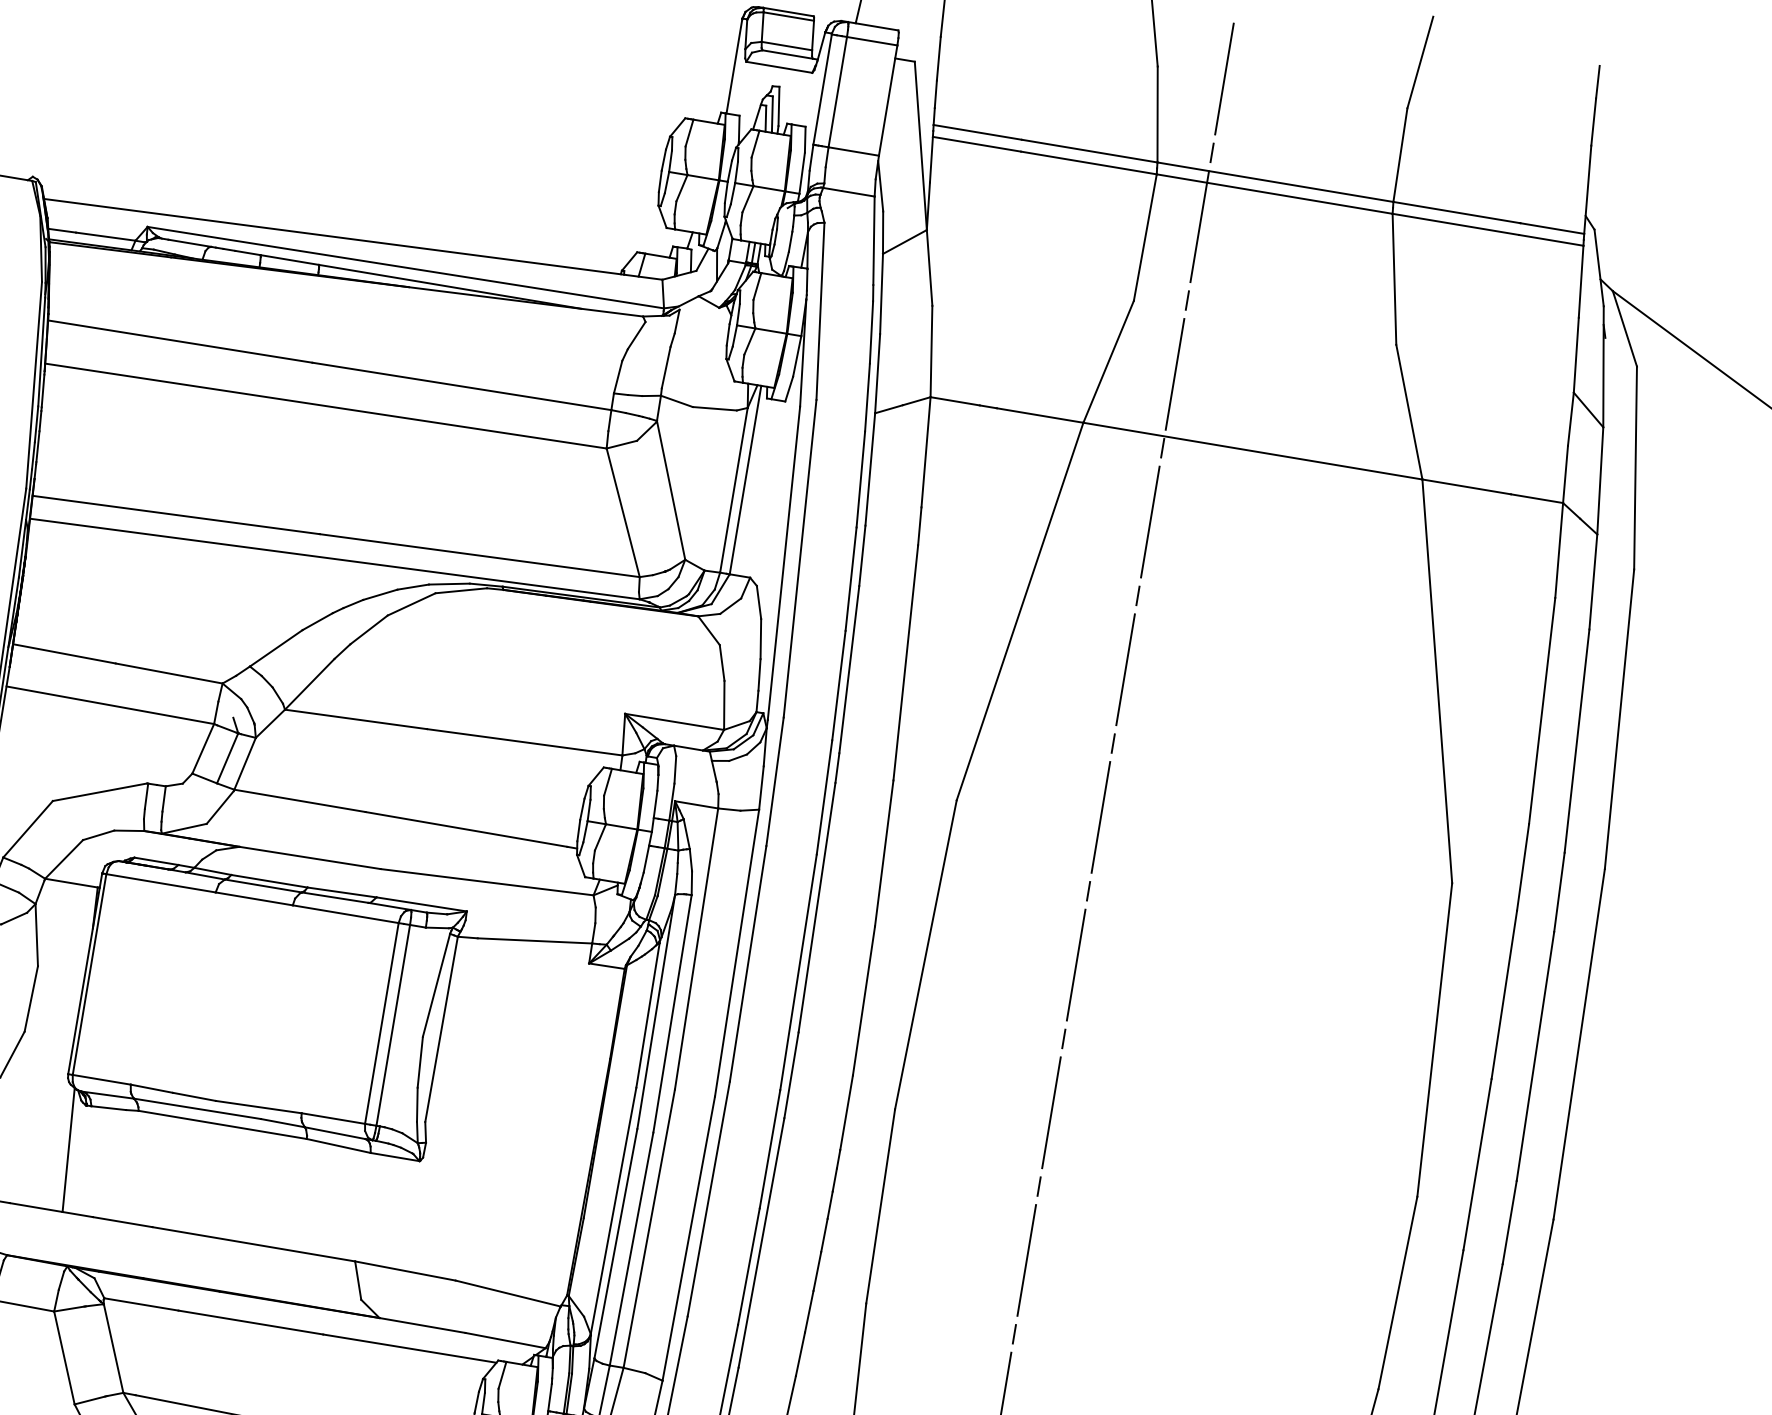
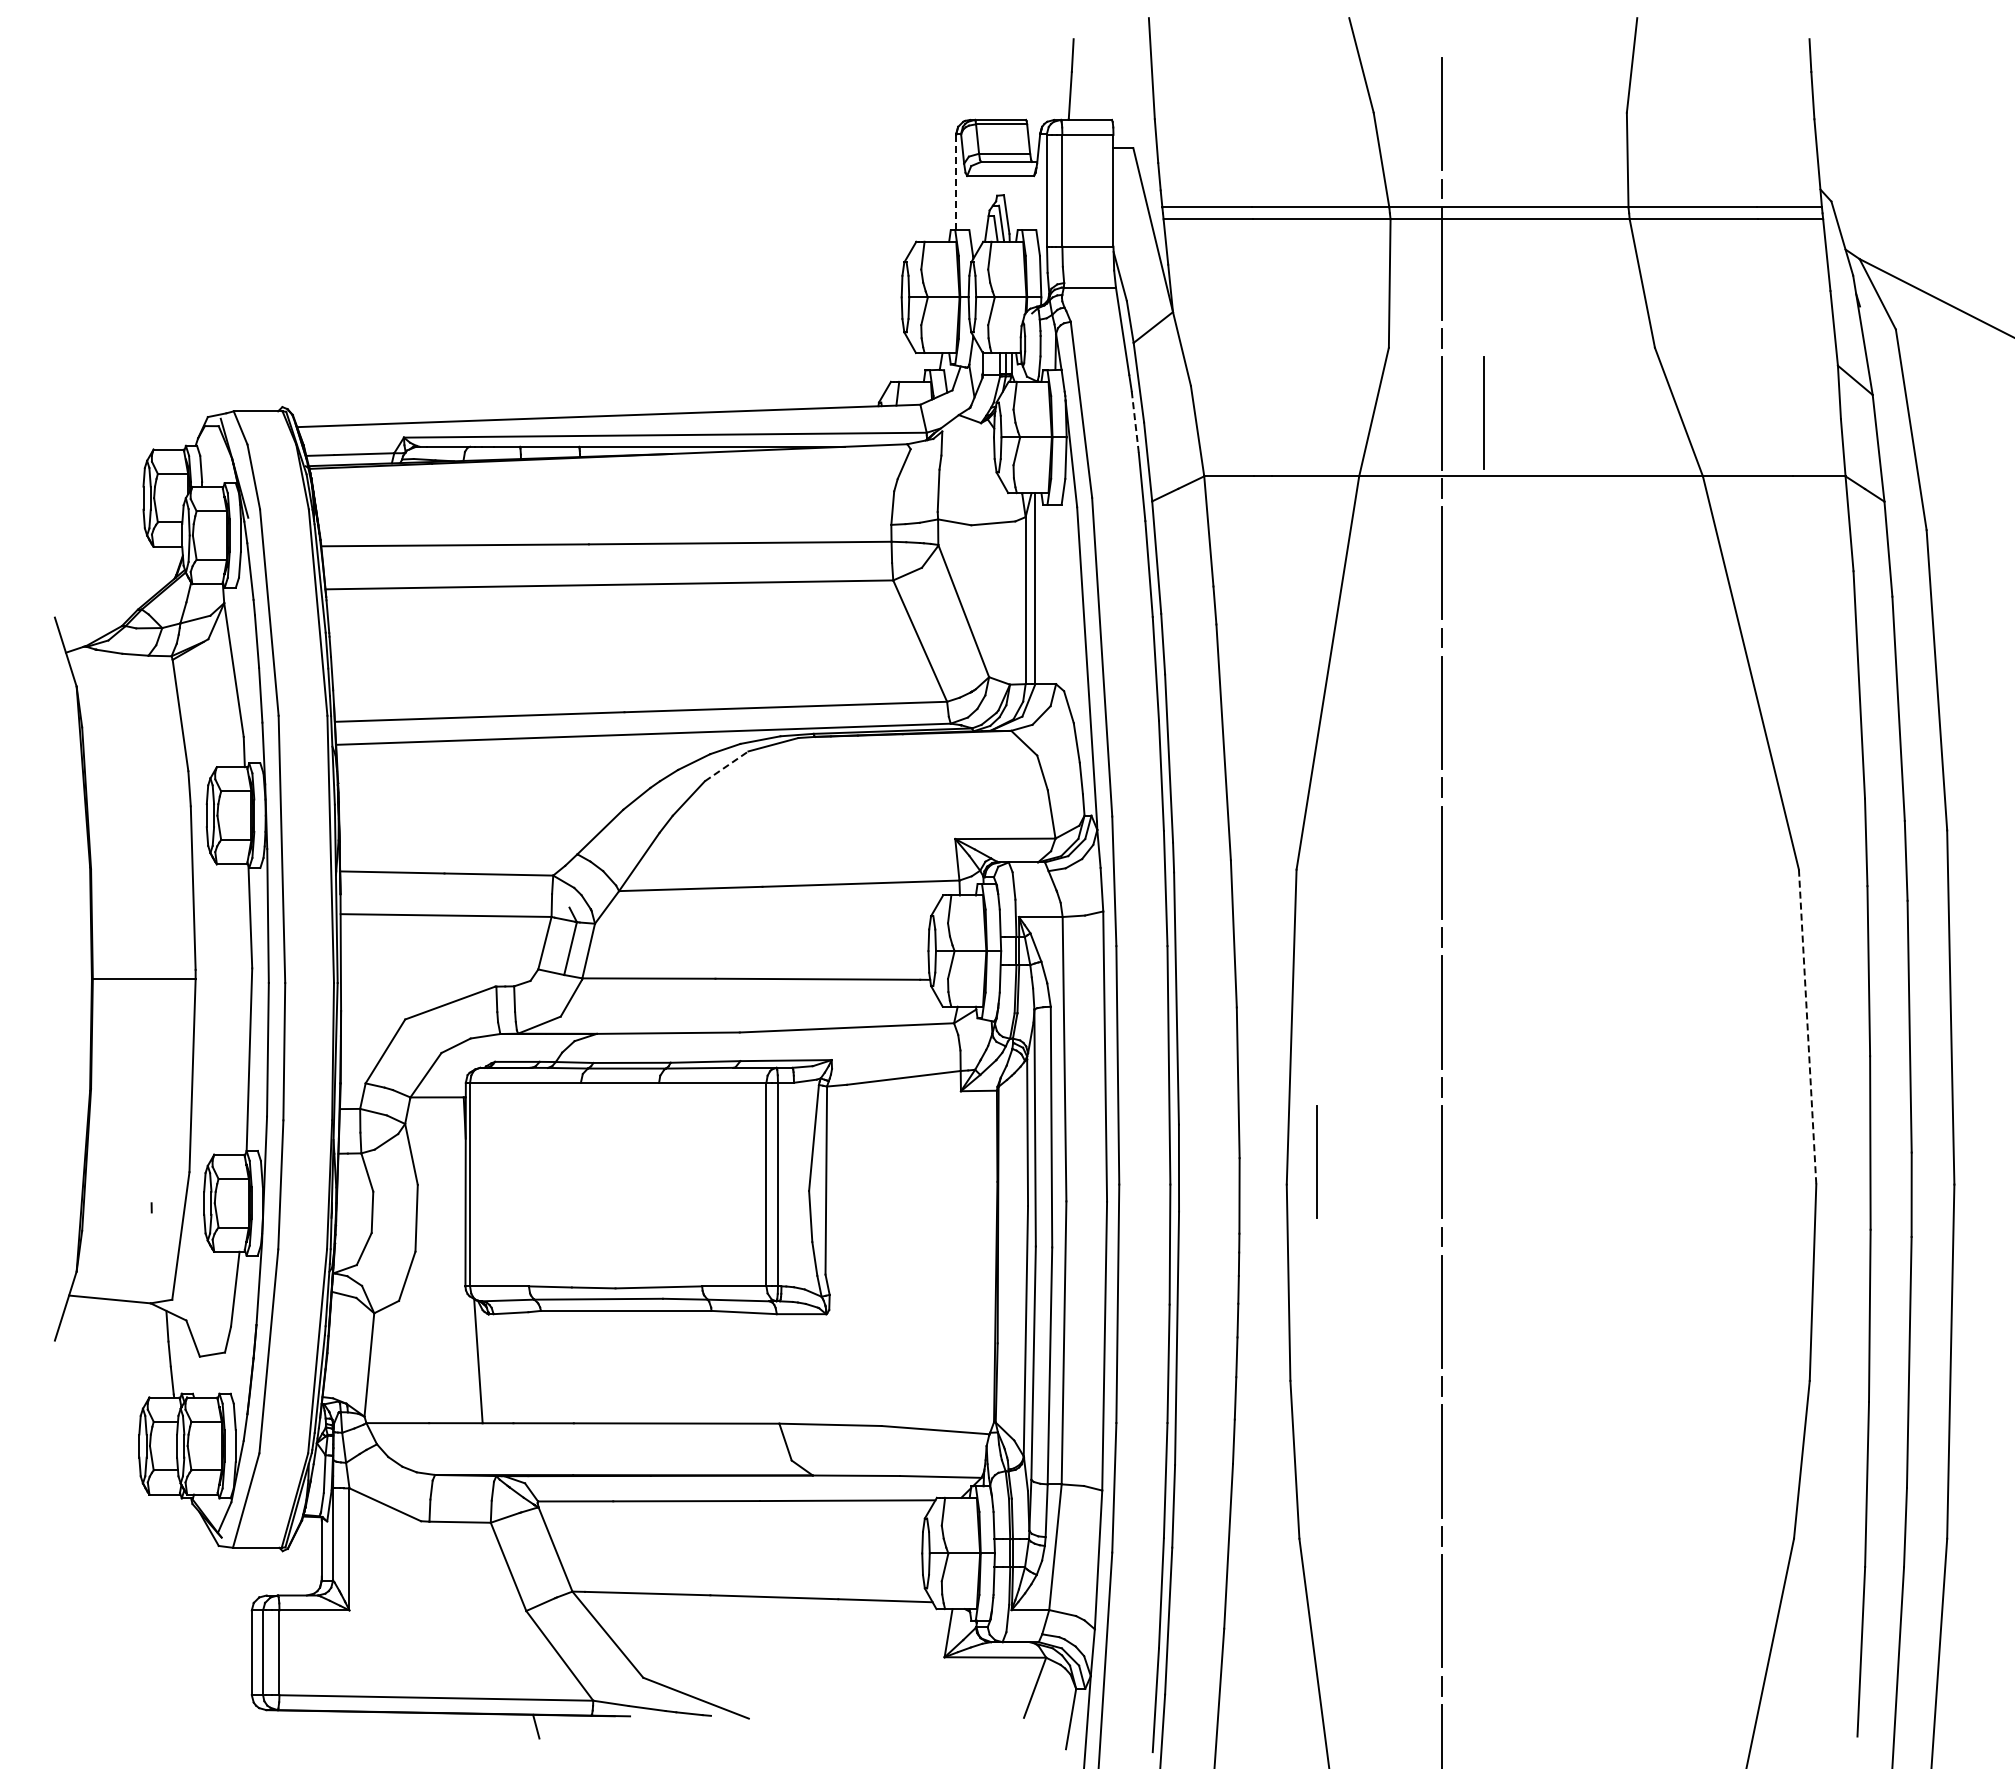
line: (734, 66) -> (956, 182), solid -> dashed
line: (871, 332) -> (1135, 422), solid -> dashed
line: (1216, 380) -> (1483, 412), added
line: (412, 604) -> (727, 766), solid -> dashed
line: (1434, 1040) -> (1807, 1027), solid -> dashed
line: (928, 1091) -> (1316, 1161), added

